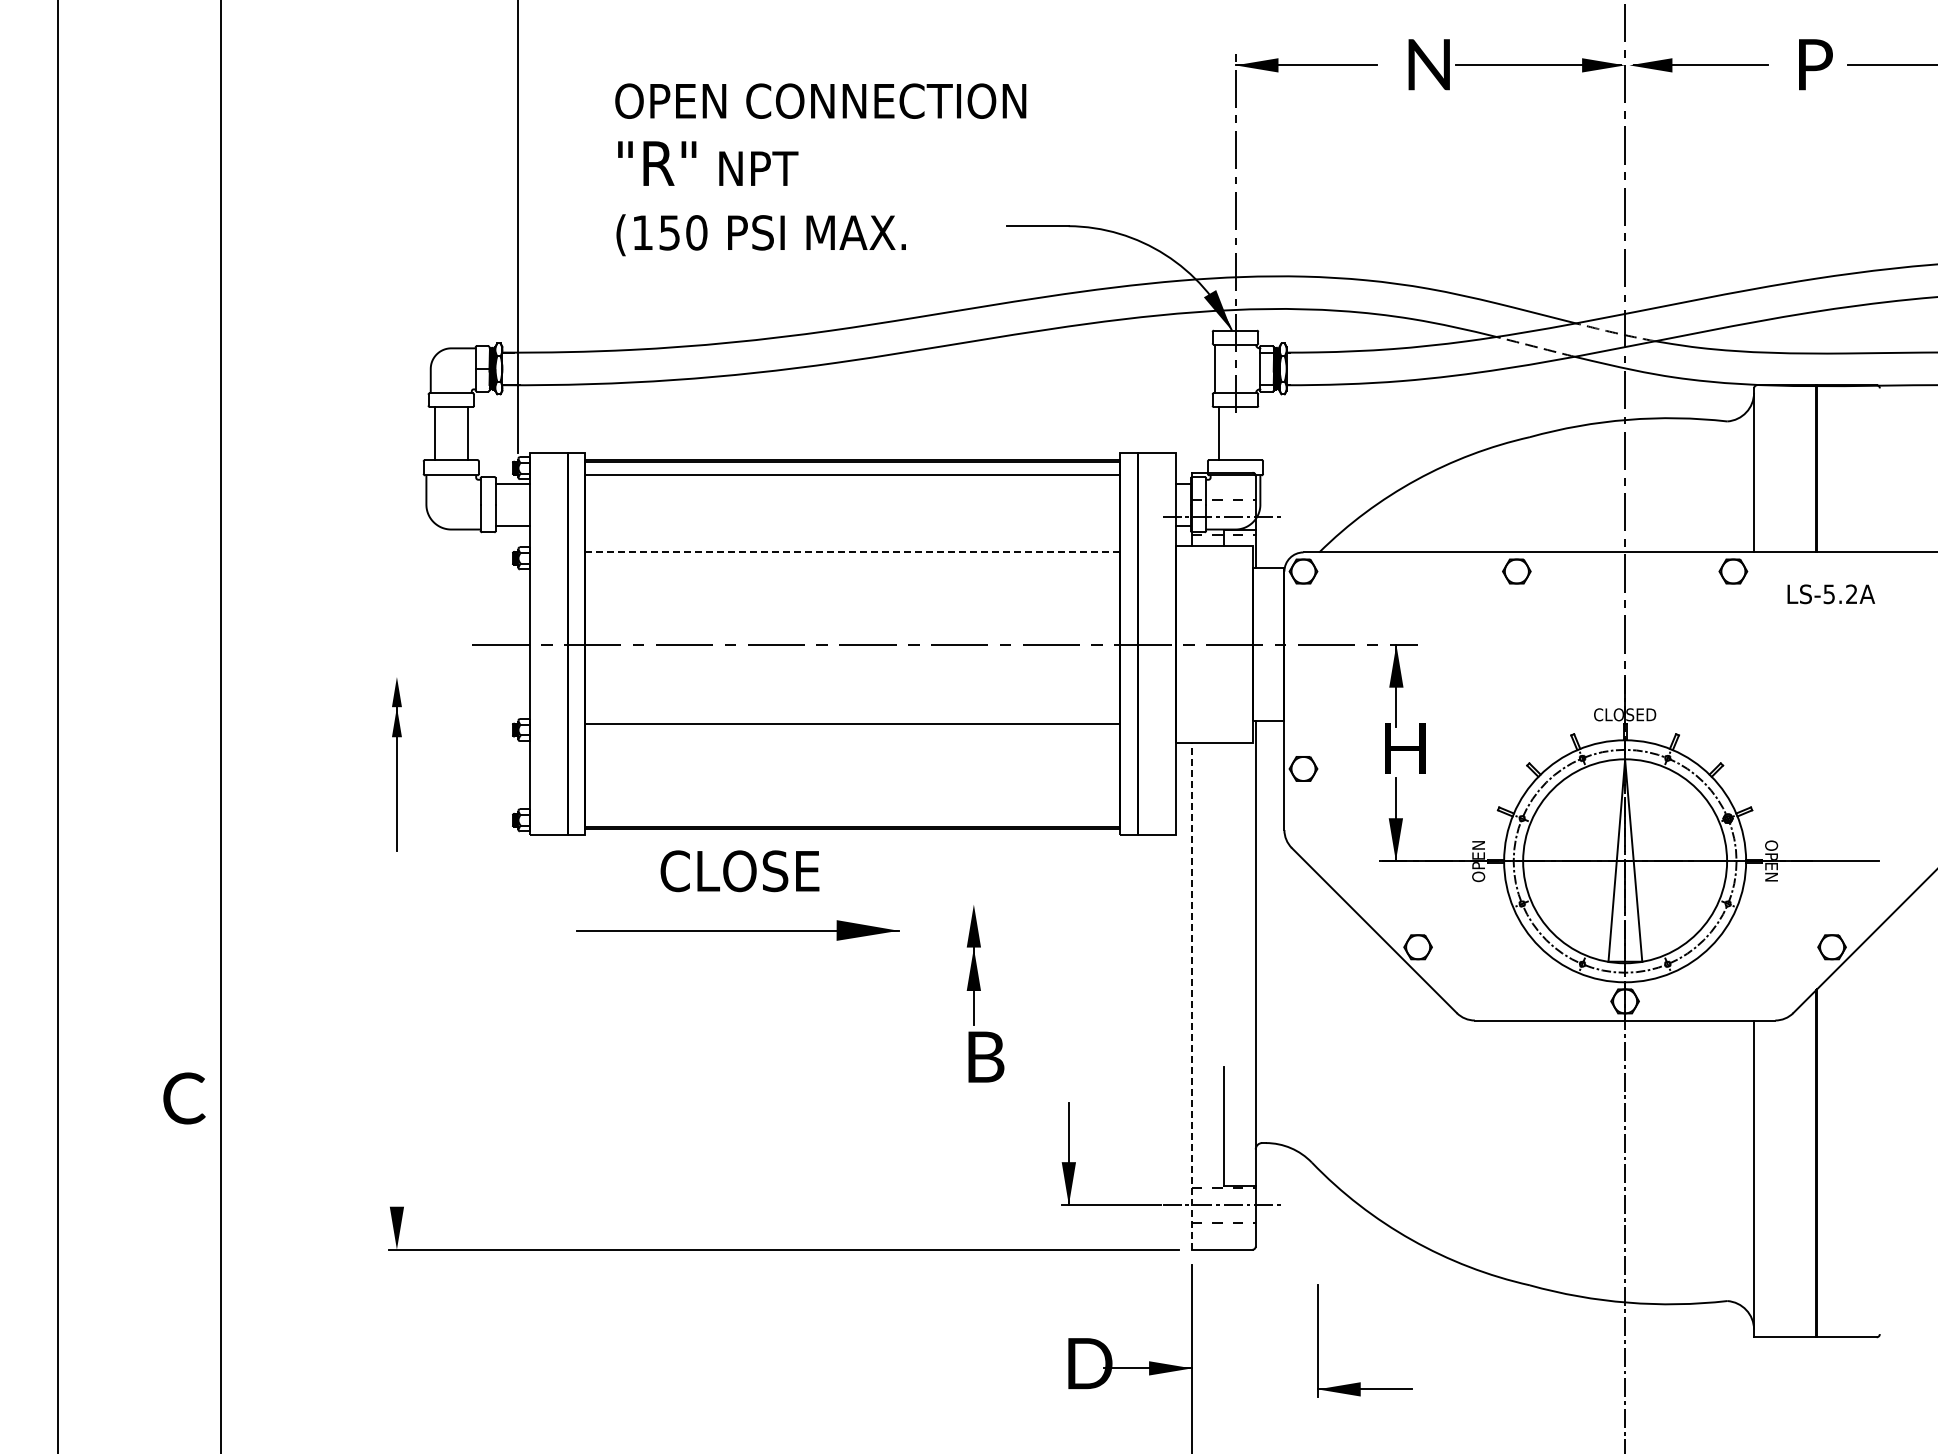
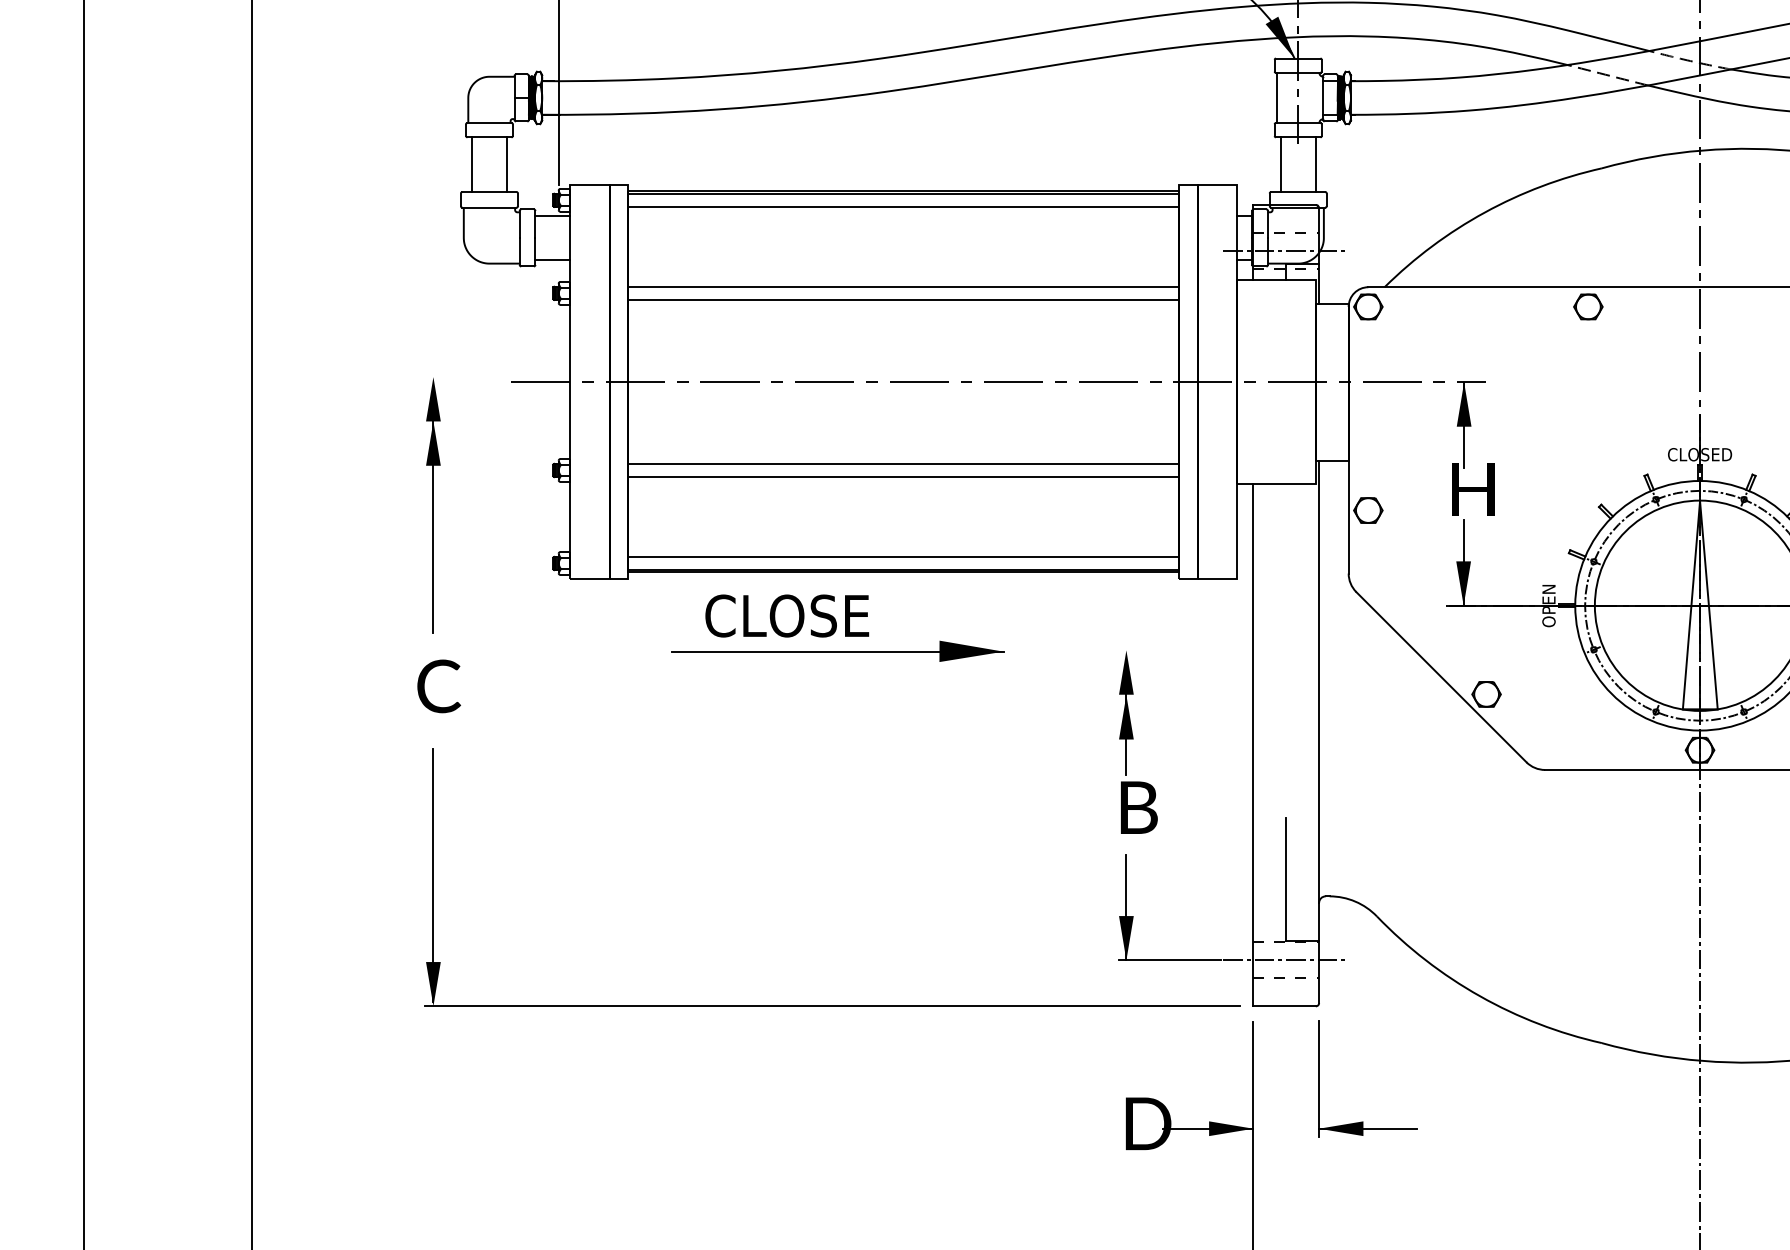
line: (1252, 433) -> (1315, 164), added
line: (853, 552) -> (904, 287), dashed -> solid
line: (852, 564) -> (903, 299), added
line: (852, 736) -> (903, 477), added
part: (396, 764) -> (432, 505), size x1.43
line: (852, 813) -> (903, 556), added
part: (737, 930) -> (837, 651), moved
part: (985, 993) -> (1138, 742), moved
line: (1192, 995) -> (1253, 744), dashed -> solid
text: (184, 1098) -> (439, 686), moved
line: (396, 1122) -> (432, 875), added
part: (1360, 1382) -> (1363, 1121), moved

